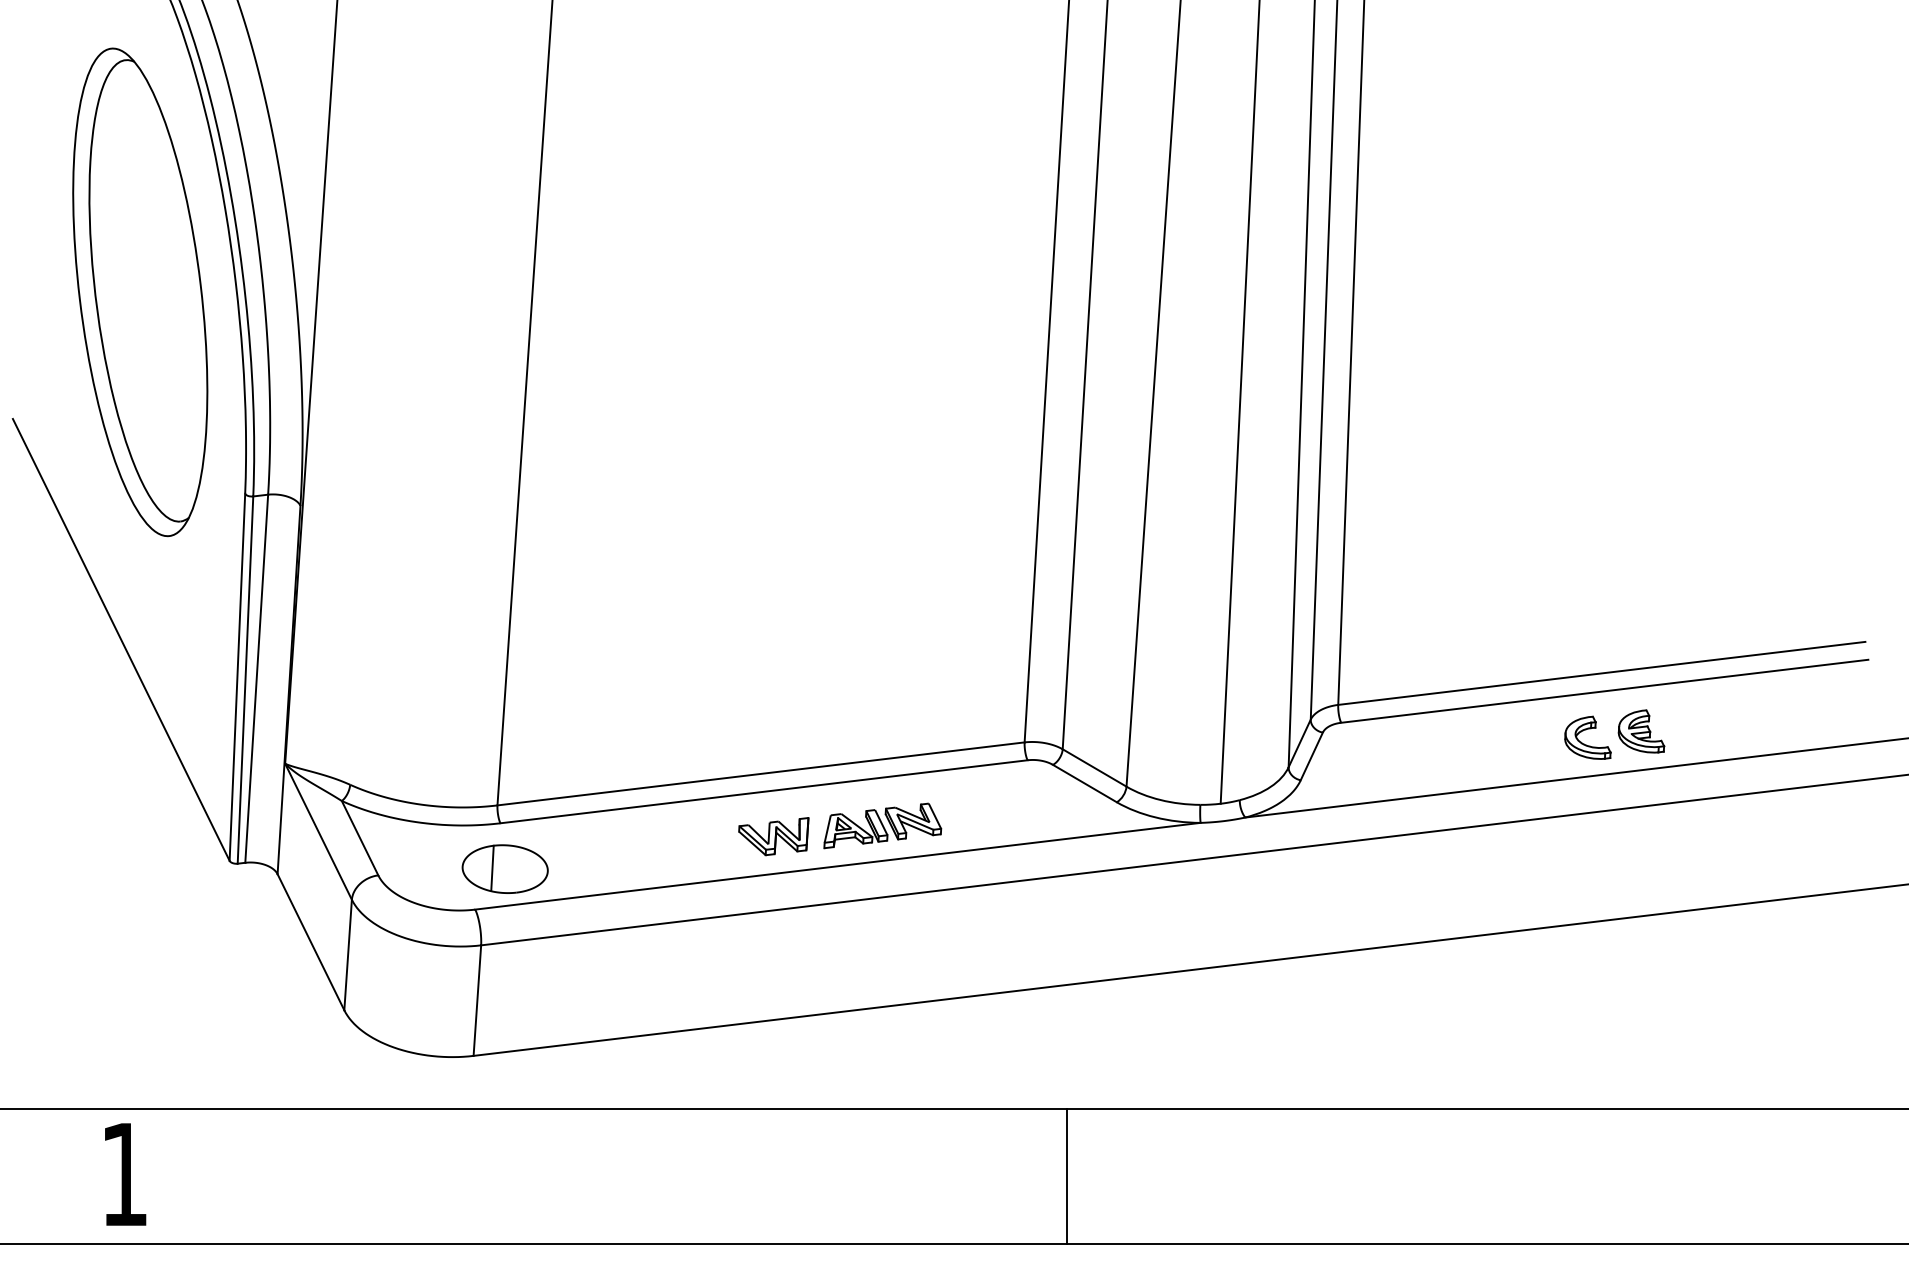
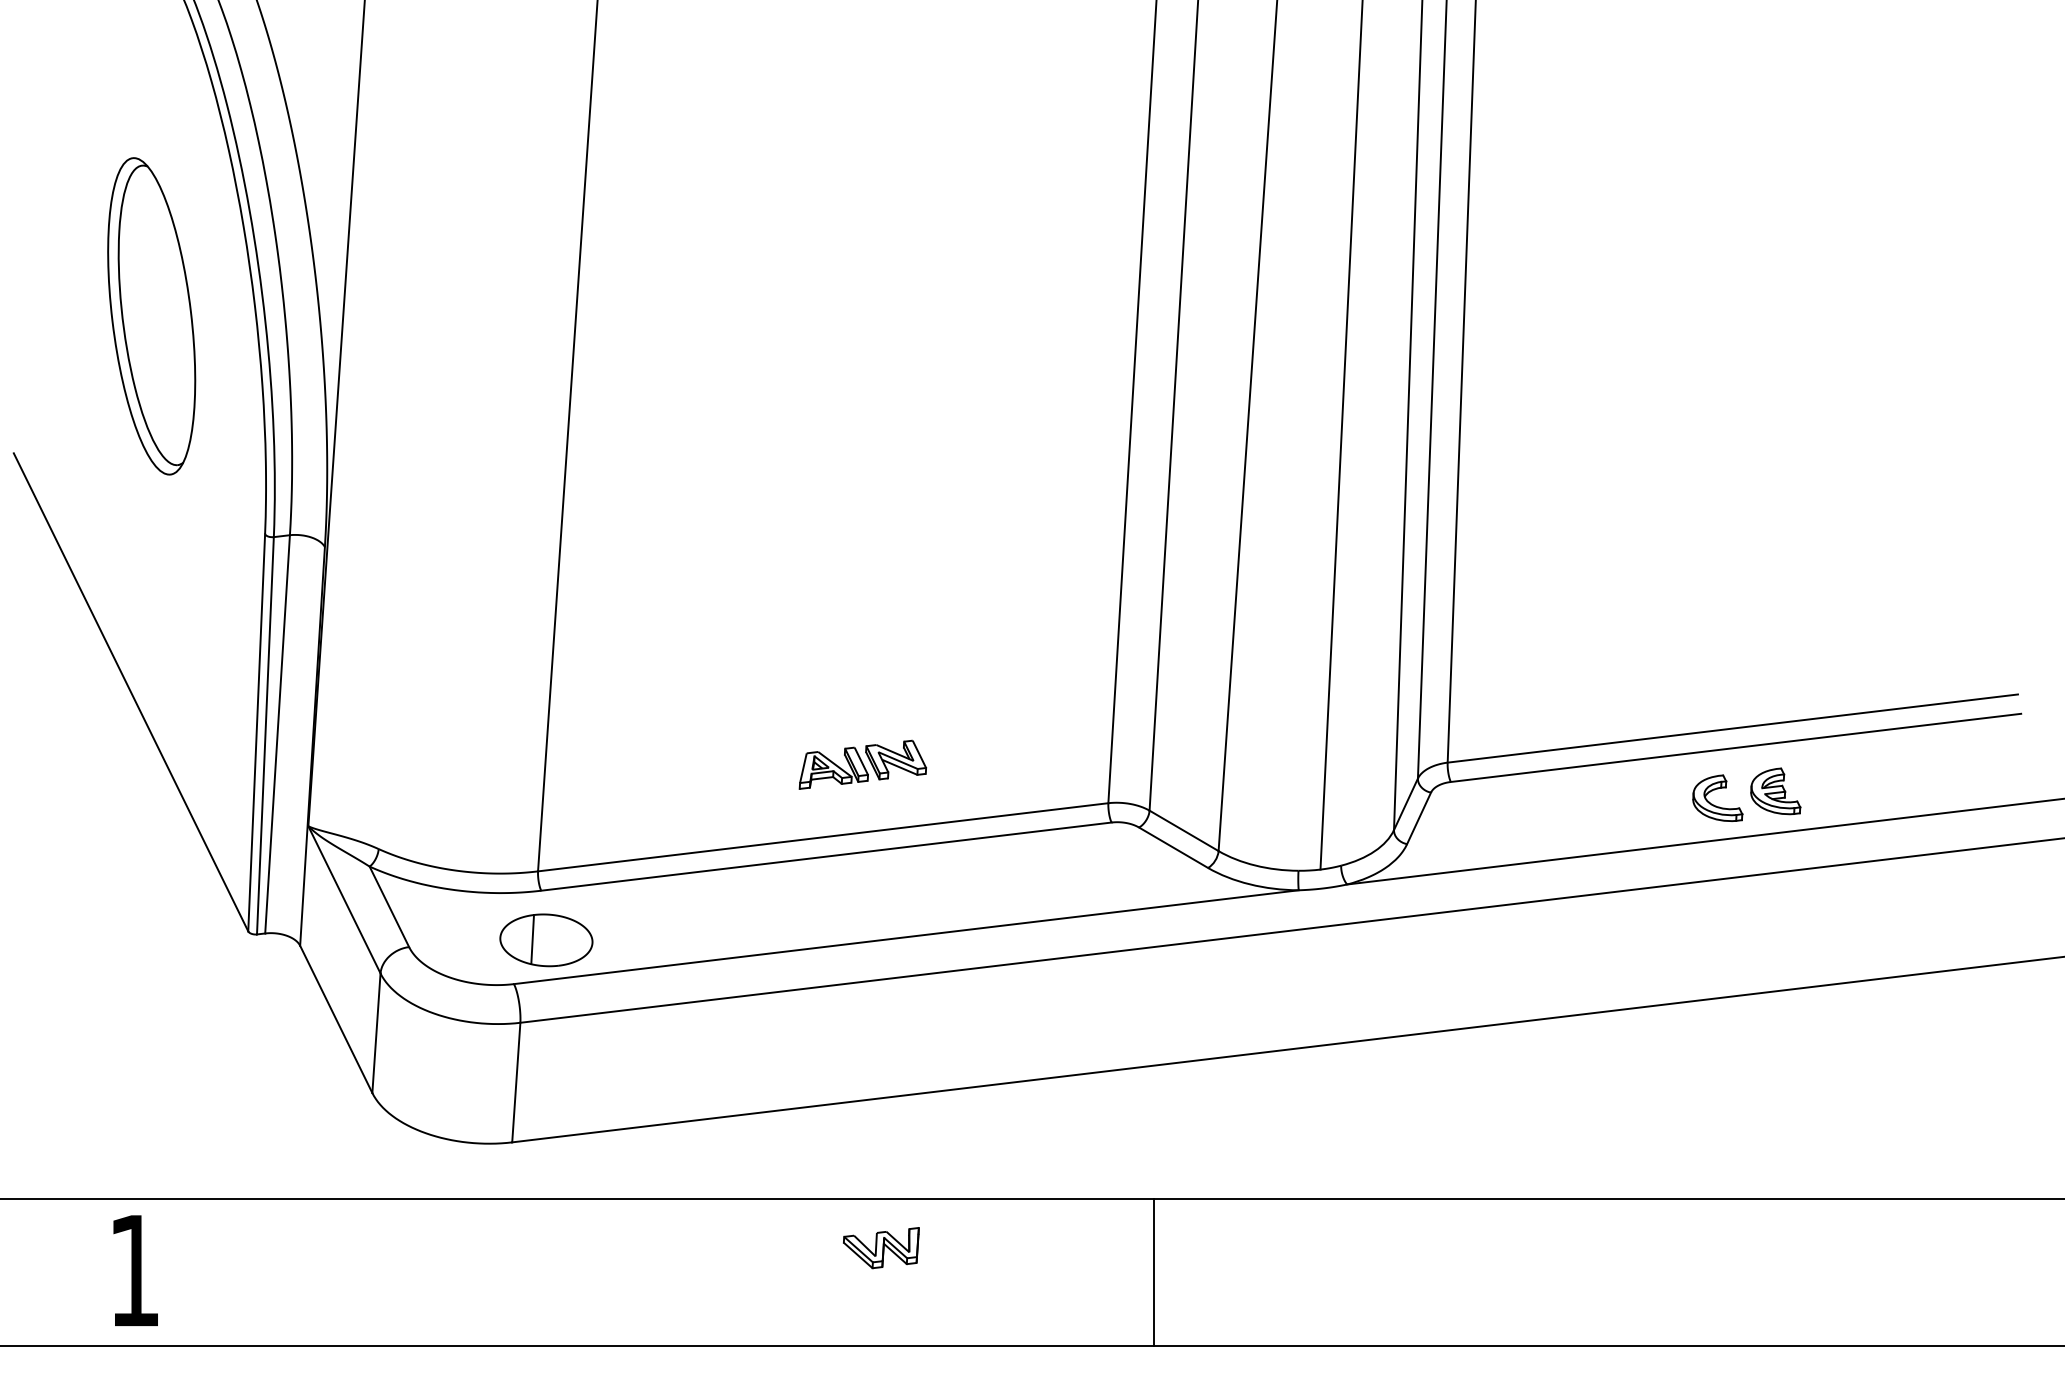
part: (140, 292) -> (151, 316), size x0.6
part: (882, 825) -> (862, 764), moved
part: (773, 836) -> (881, 1247), moved

